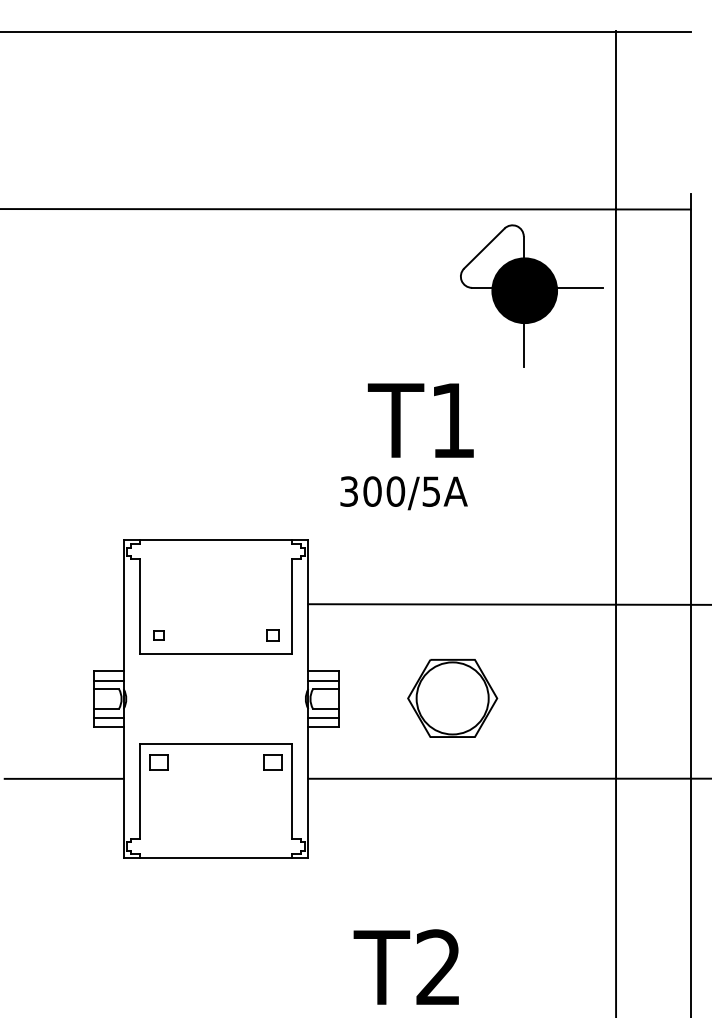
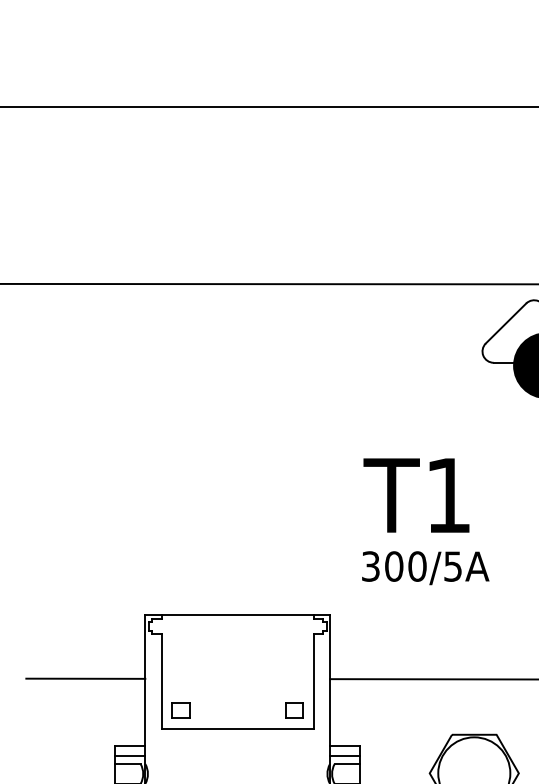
text: (420, 420) -> (416, 495), moved
line: (63, 603) -> (85, 678), added
part: (158, 635) -> (180, 710), size x1.67
part: (272, 635) -> (294, 710), size x1.43

